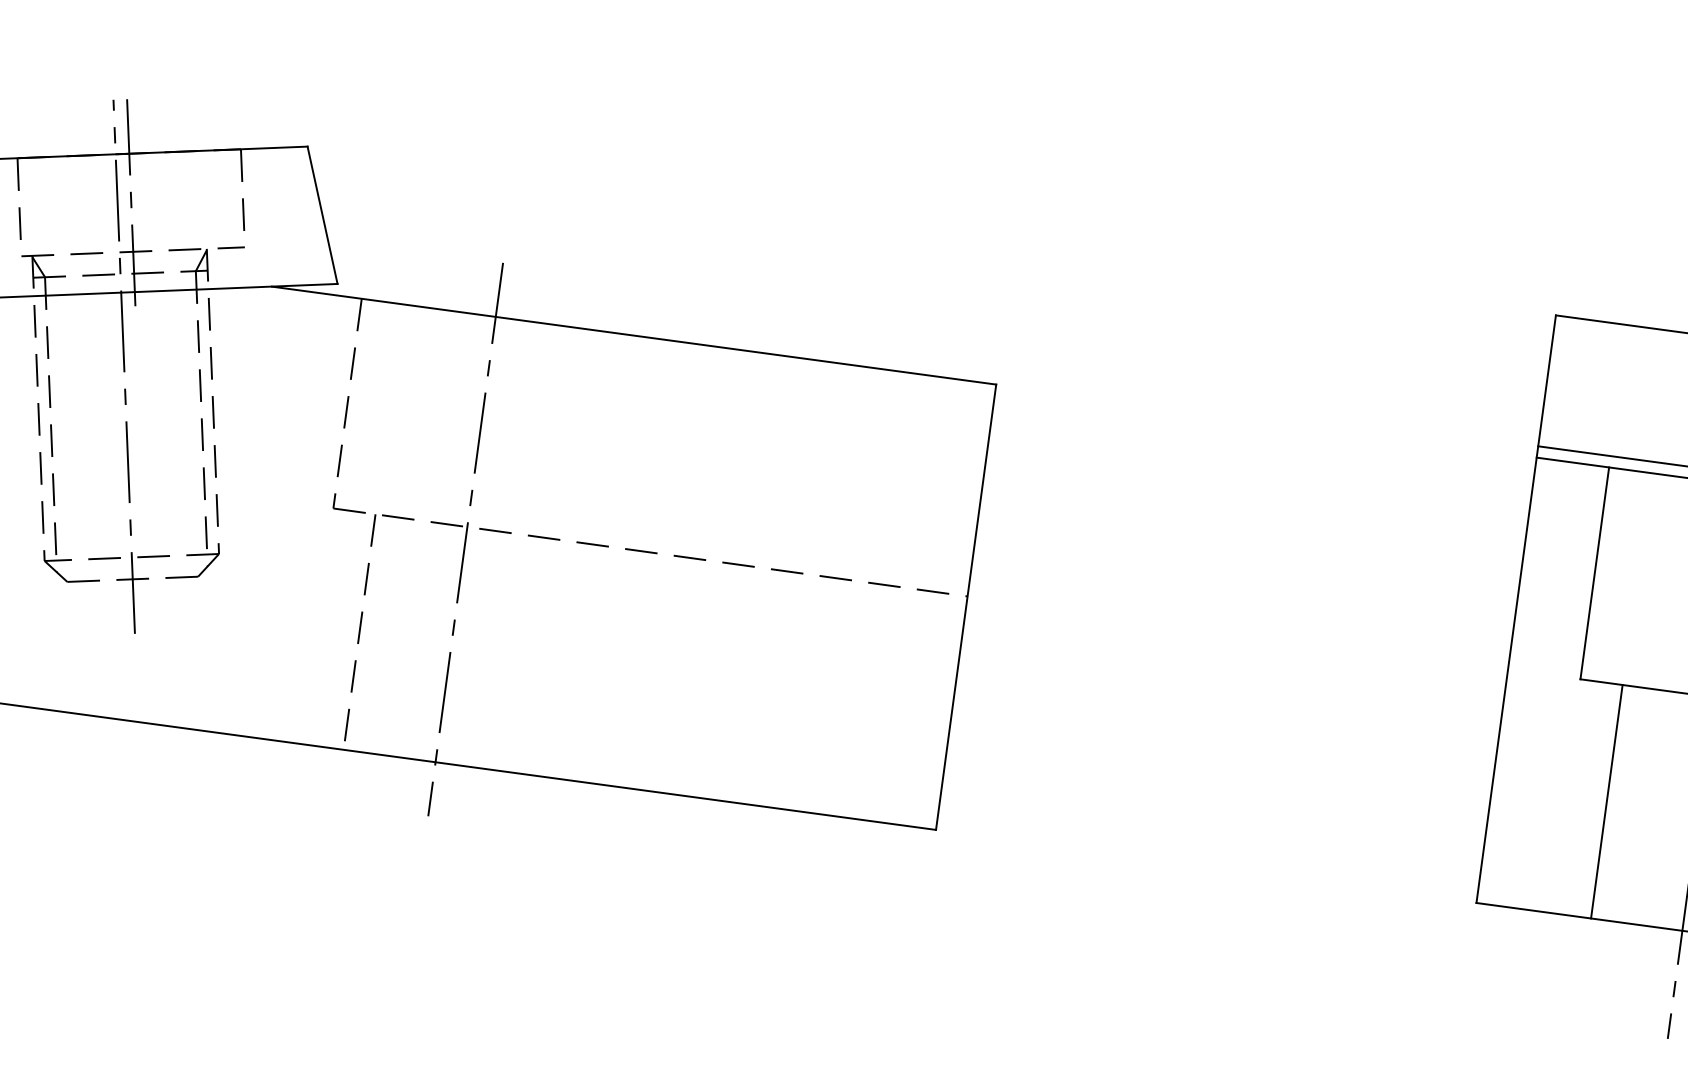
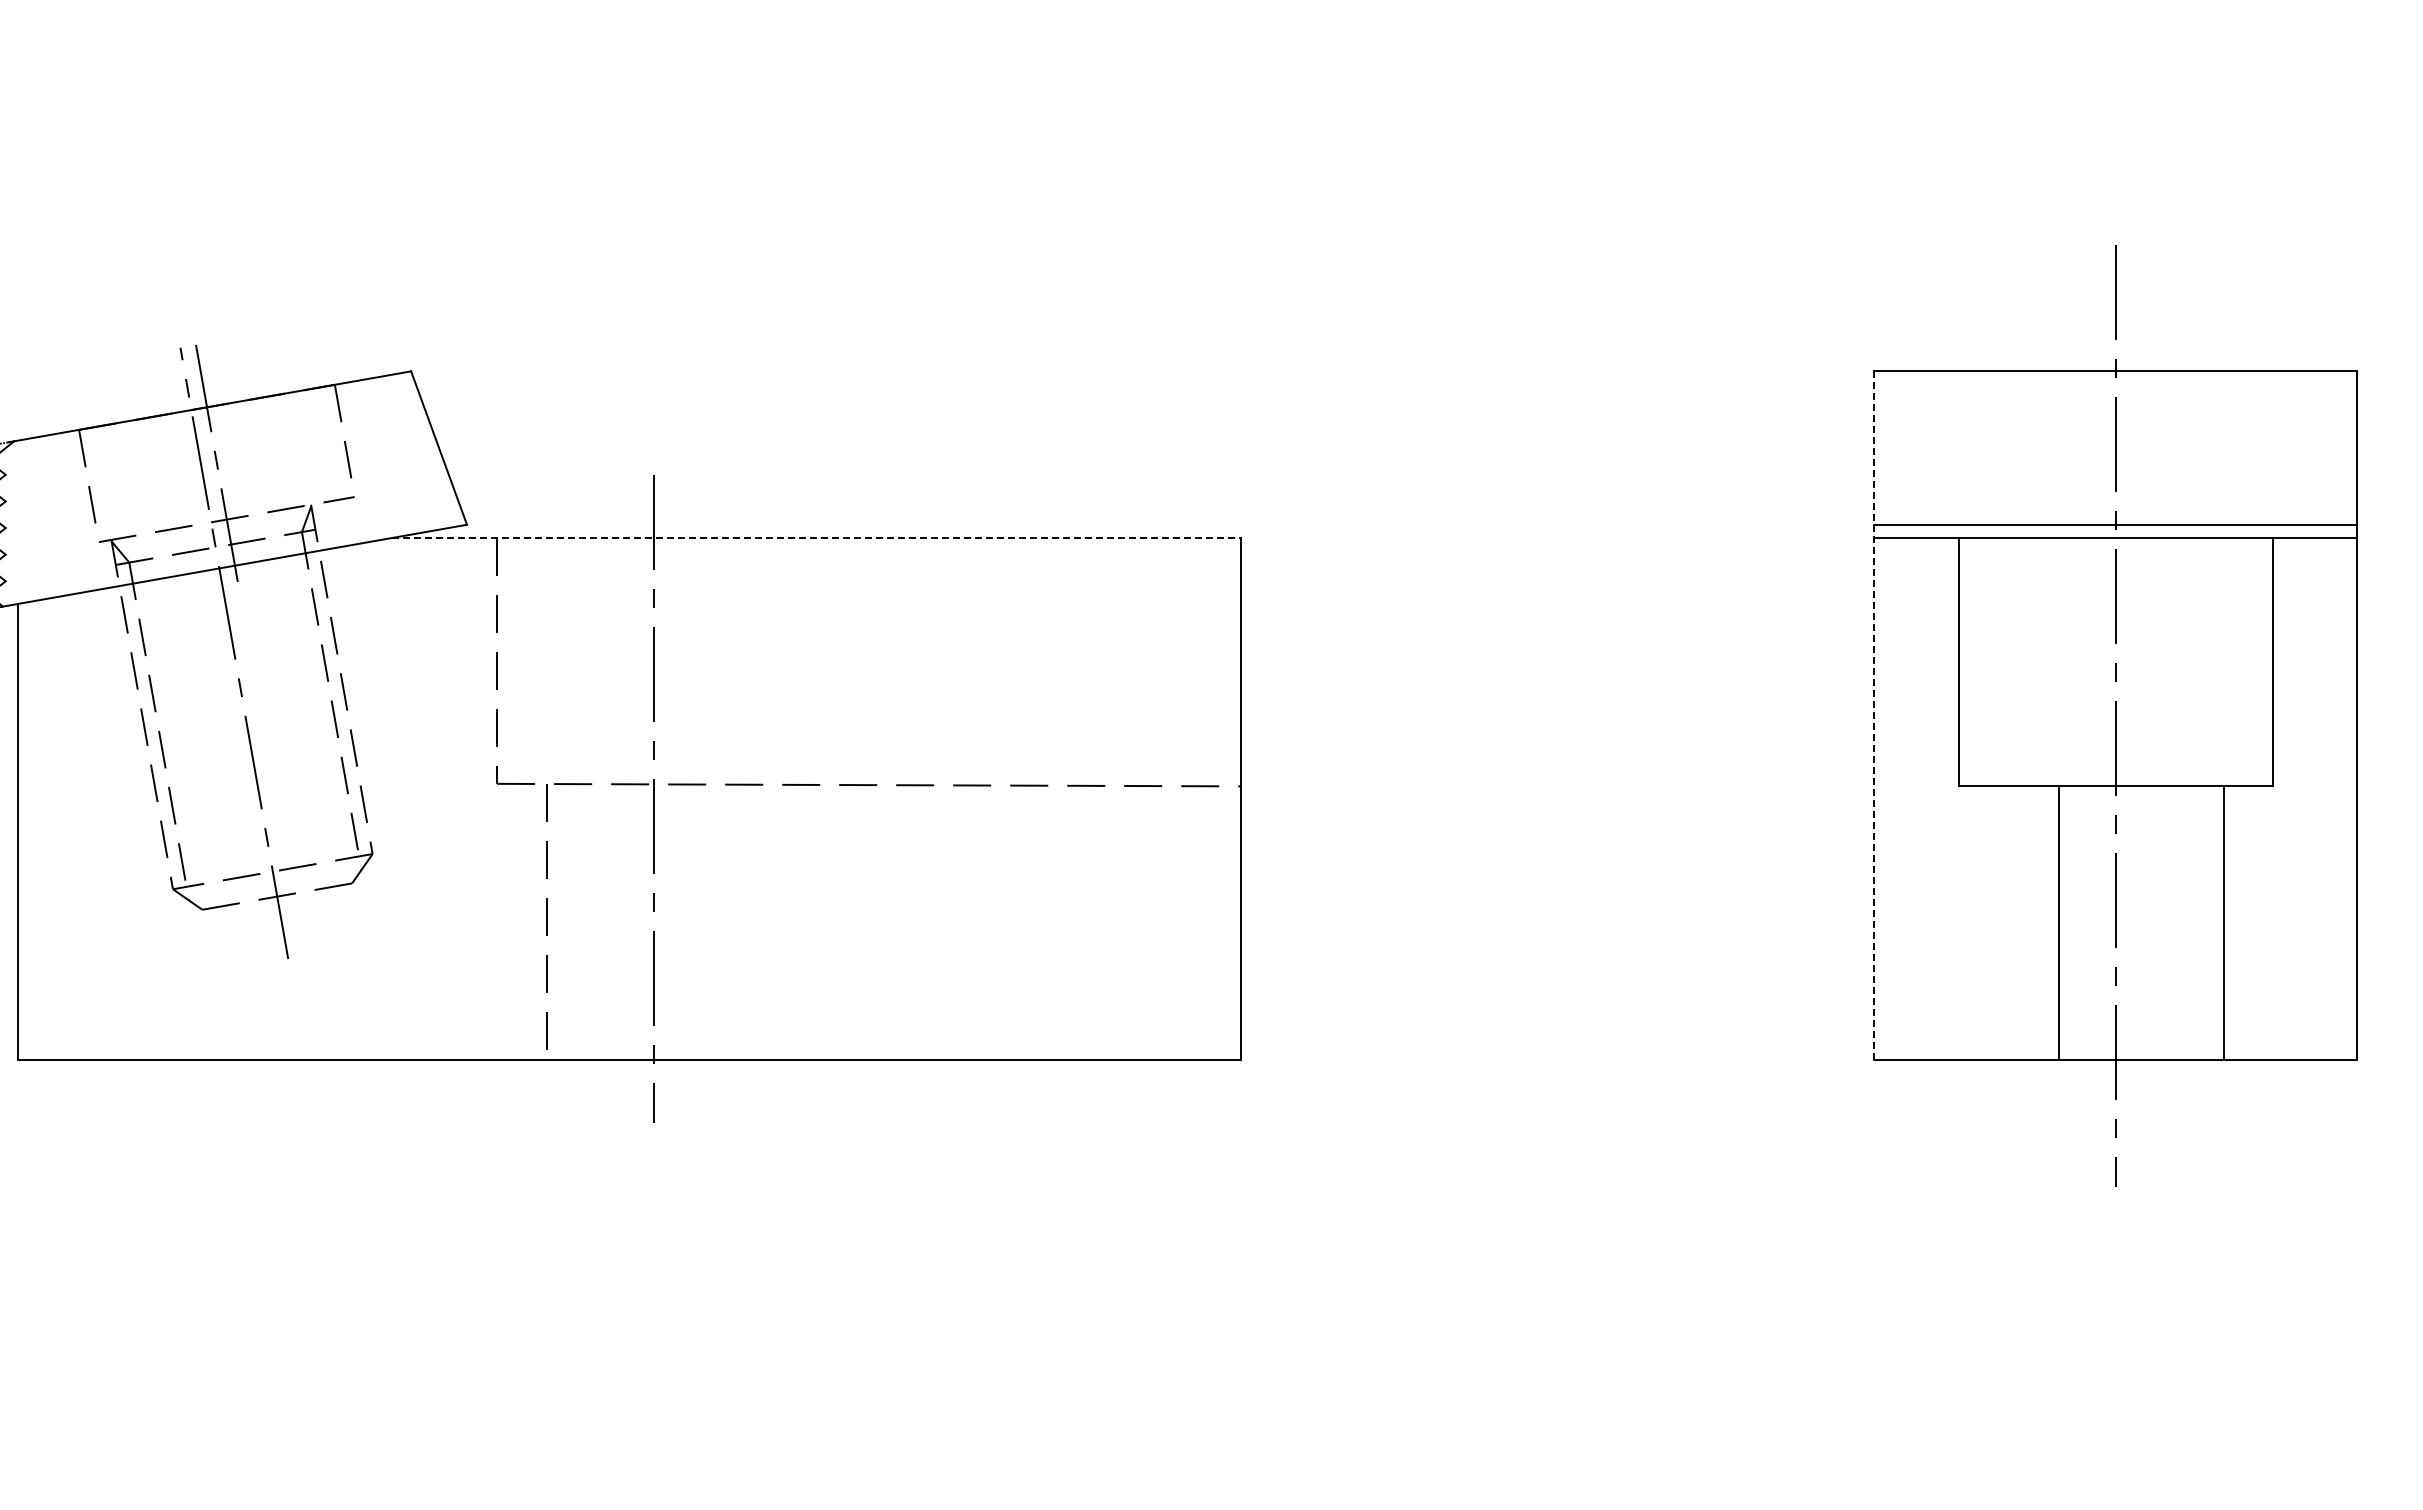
line: (634, 335) -> (816, 538), solid -> dashed
line: (1516, 609) -> (1874, 715), solid -> dashed
line: (1606, 801) -> (2059, 923), moved

